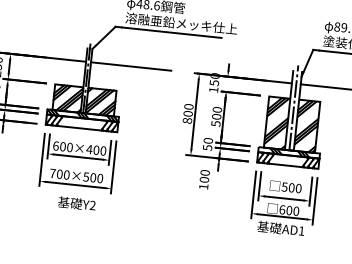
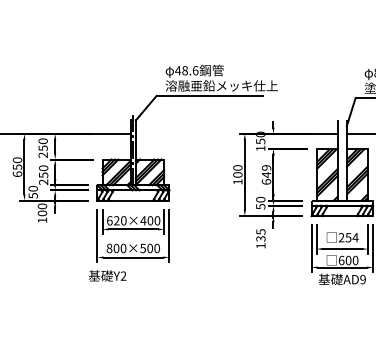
line: (130, 66) -> (175, 133), removed
line: (294, 107) -> (342, 157), removed
text: (216, 116) -> (266, 174), 500 -> 649
text: (187, 120) -> (237, 181), 800 -> 100
text: (62, 146) -> (116, 220), 600×400 -> 620×400
hatch: (289, 152) -> (342, 202), removed
text: (52, 173) -> (109, 248), 700×500 -> 800×500
text: (204, 176) -> (260, 235), 100 -> 135
text: (291, 187) -> (348, 237), 500 -> 254
text: (76, 203) -> (107, 275), moved
text: (301, 230) -> (362, 279), AD1 -> AD9

